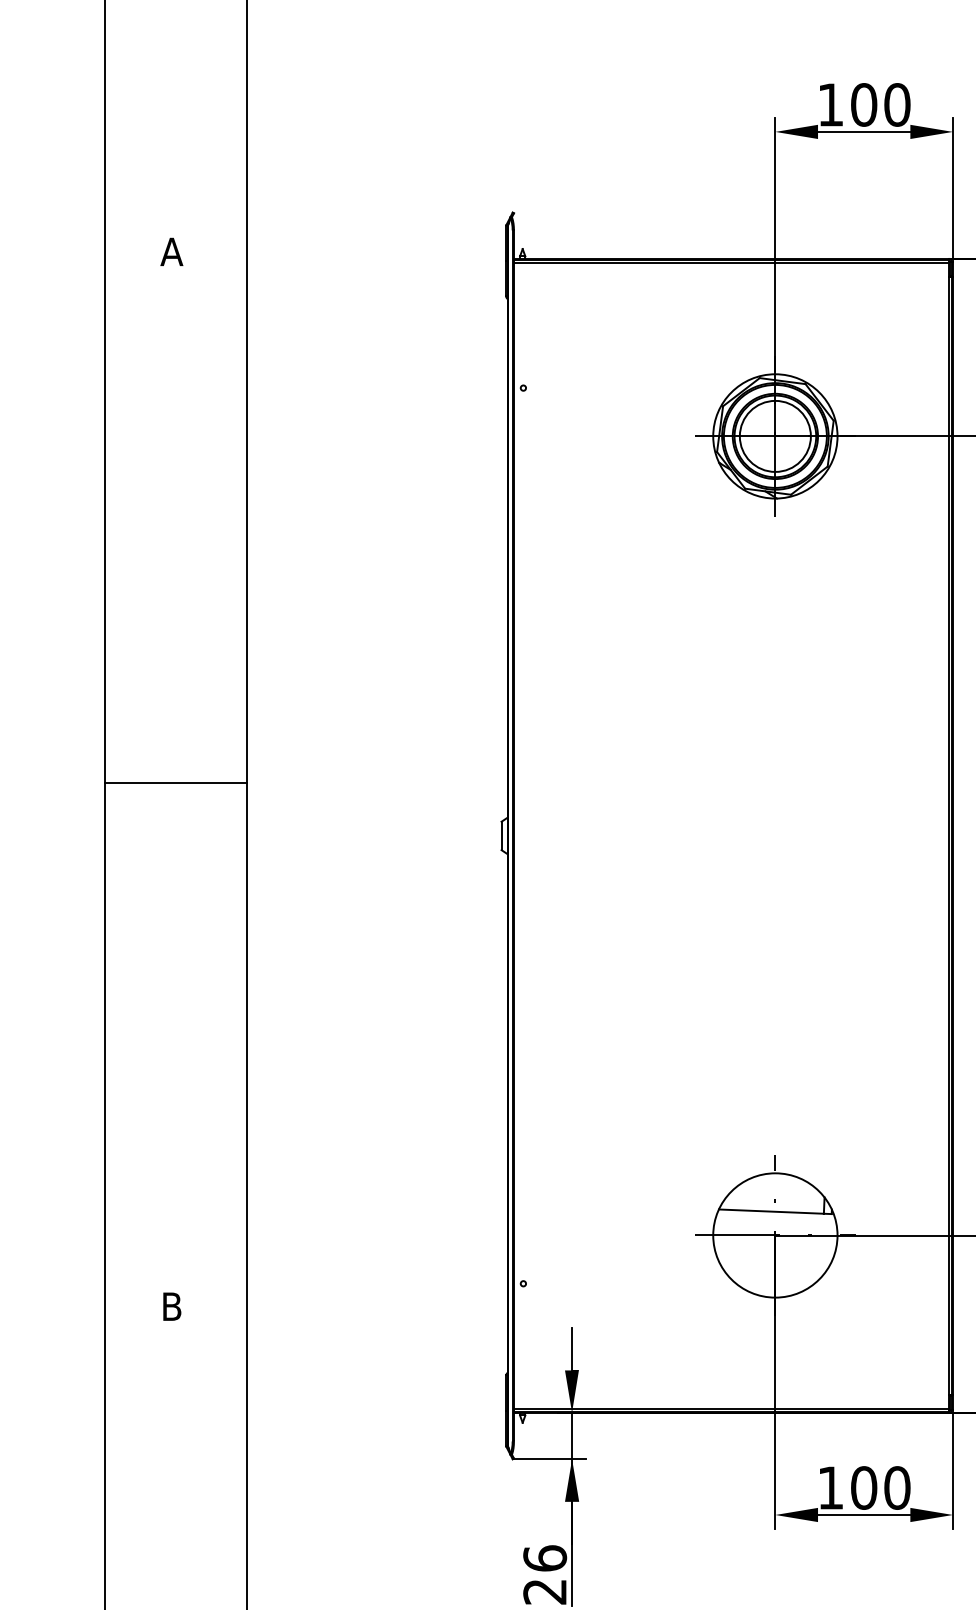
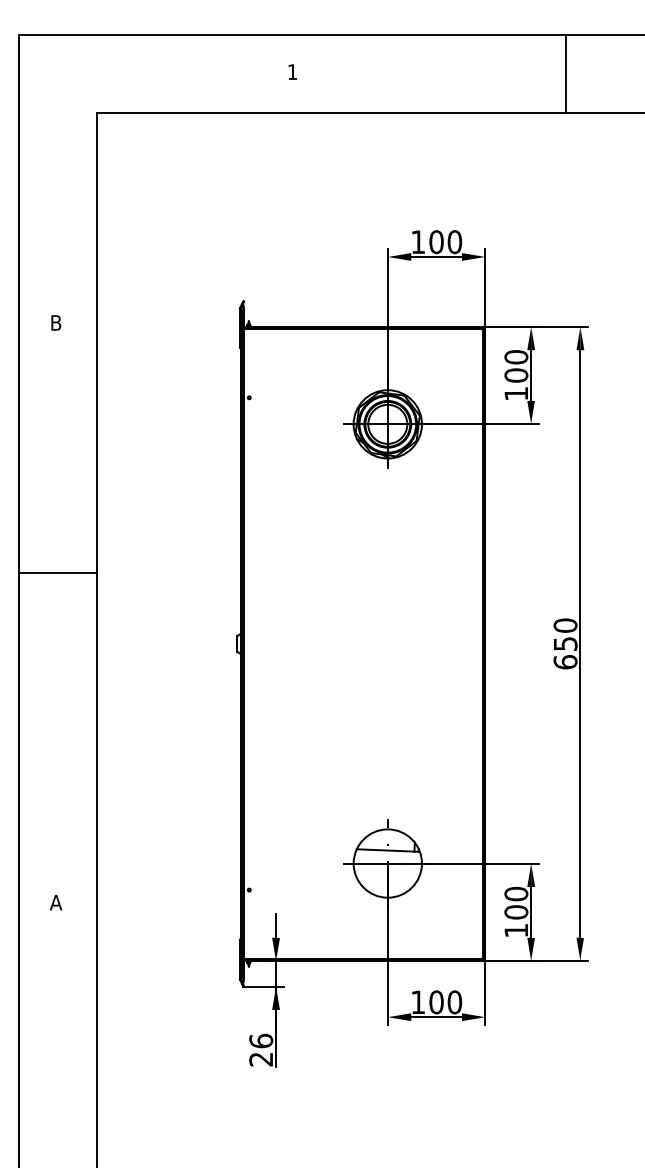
text: (170, 251) -> (55, 322), A -> B
line: (176, 782) -> (58, 572), moved
text: (170, 1306) -> (55, 902), B -> A

